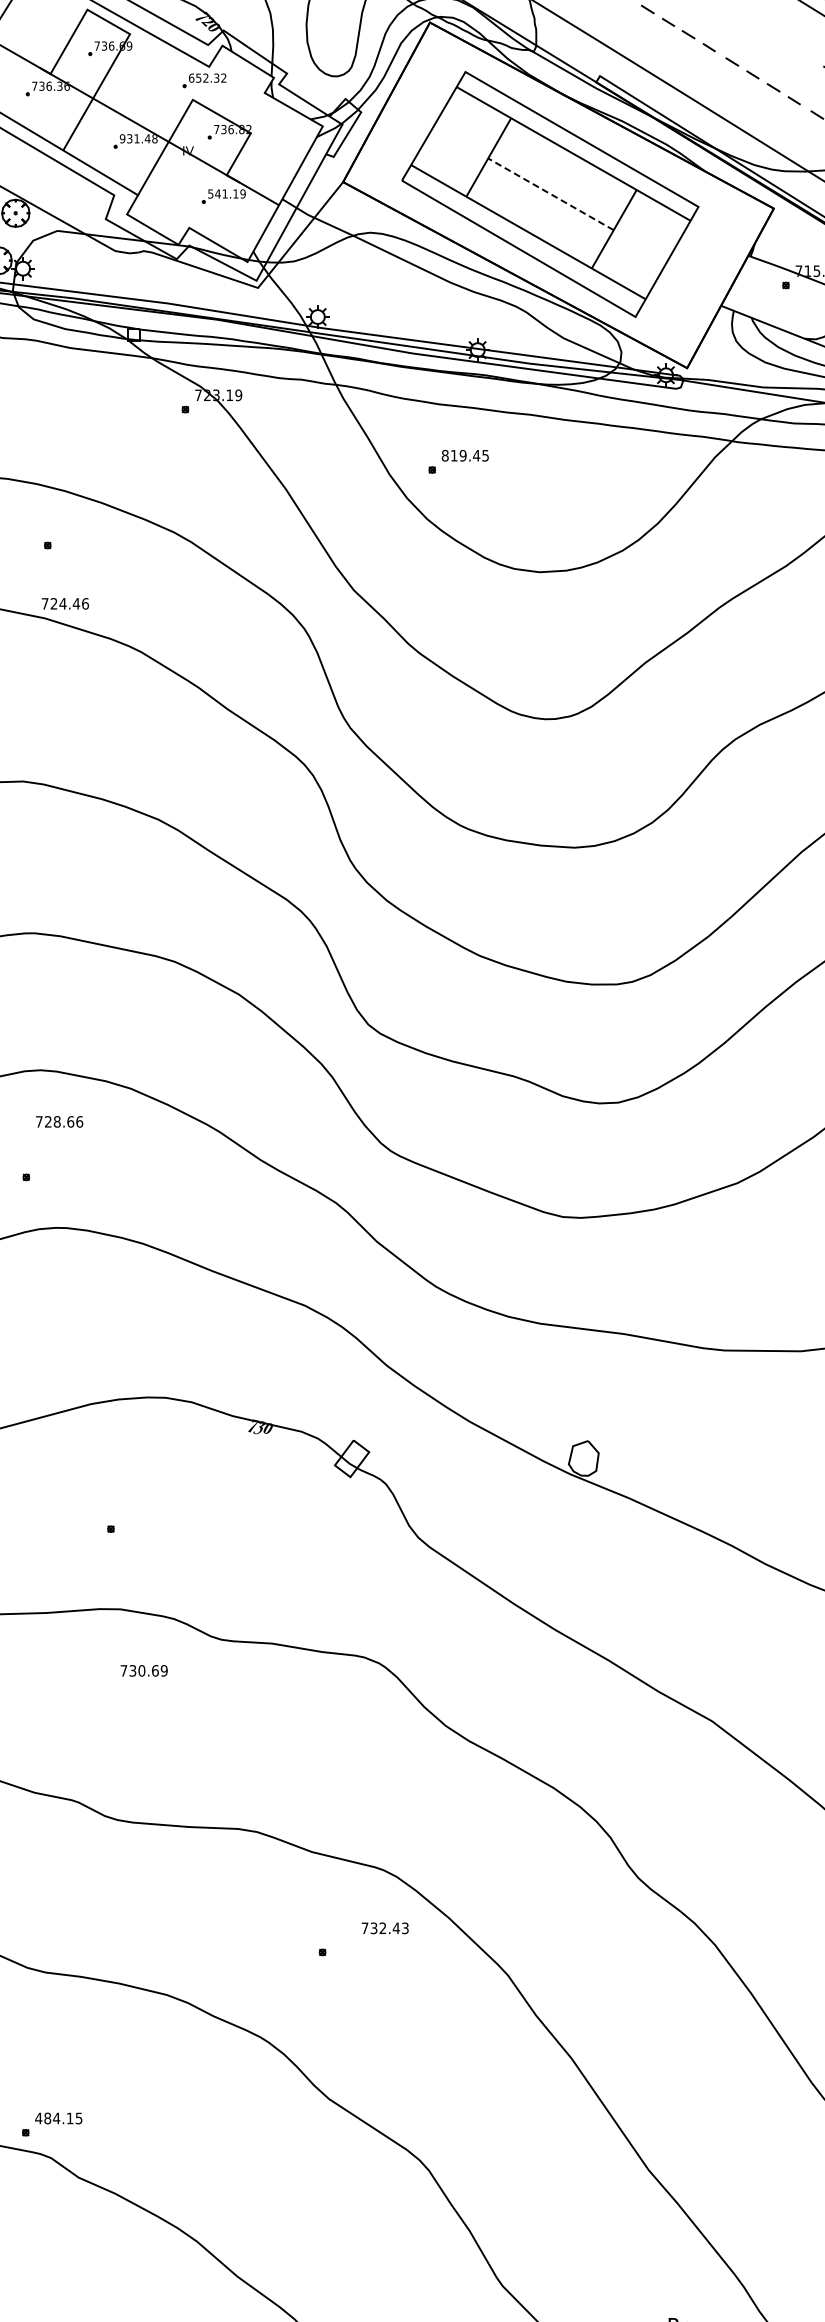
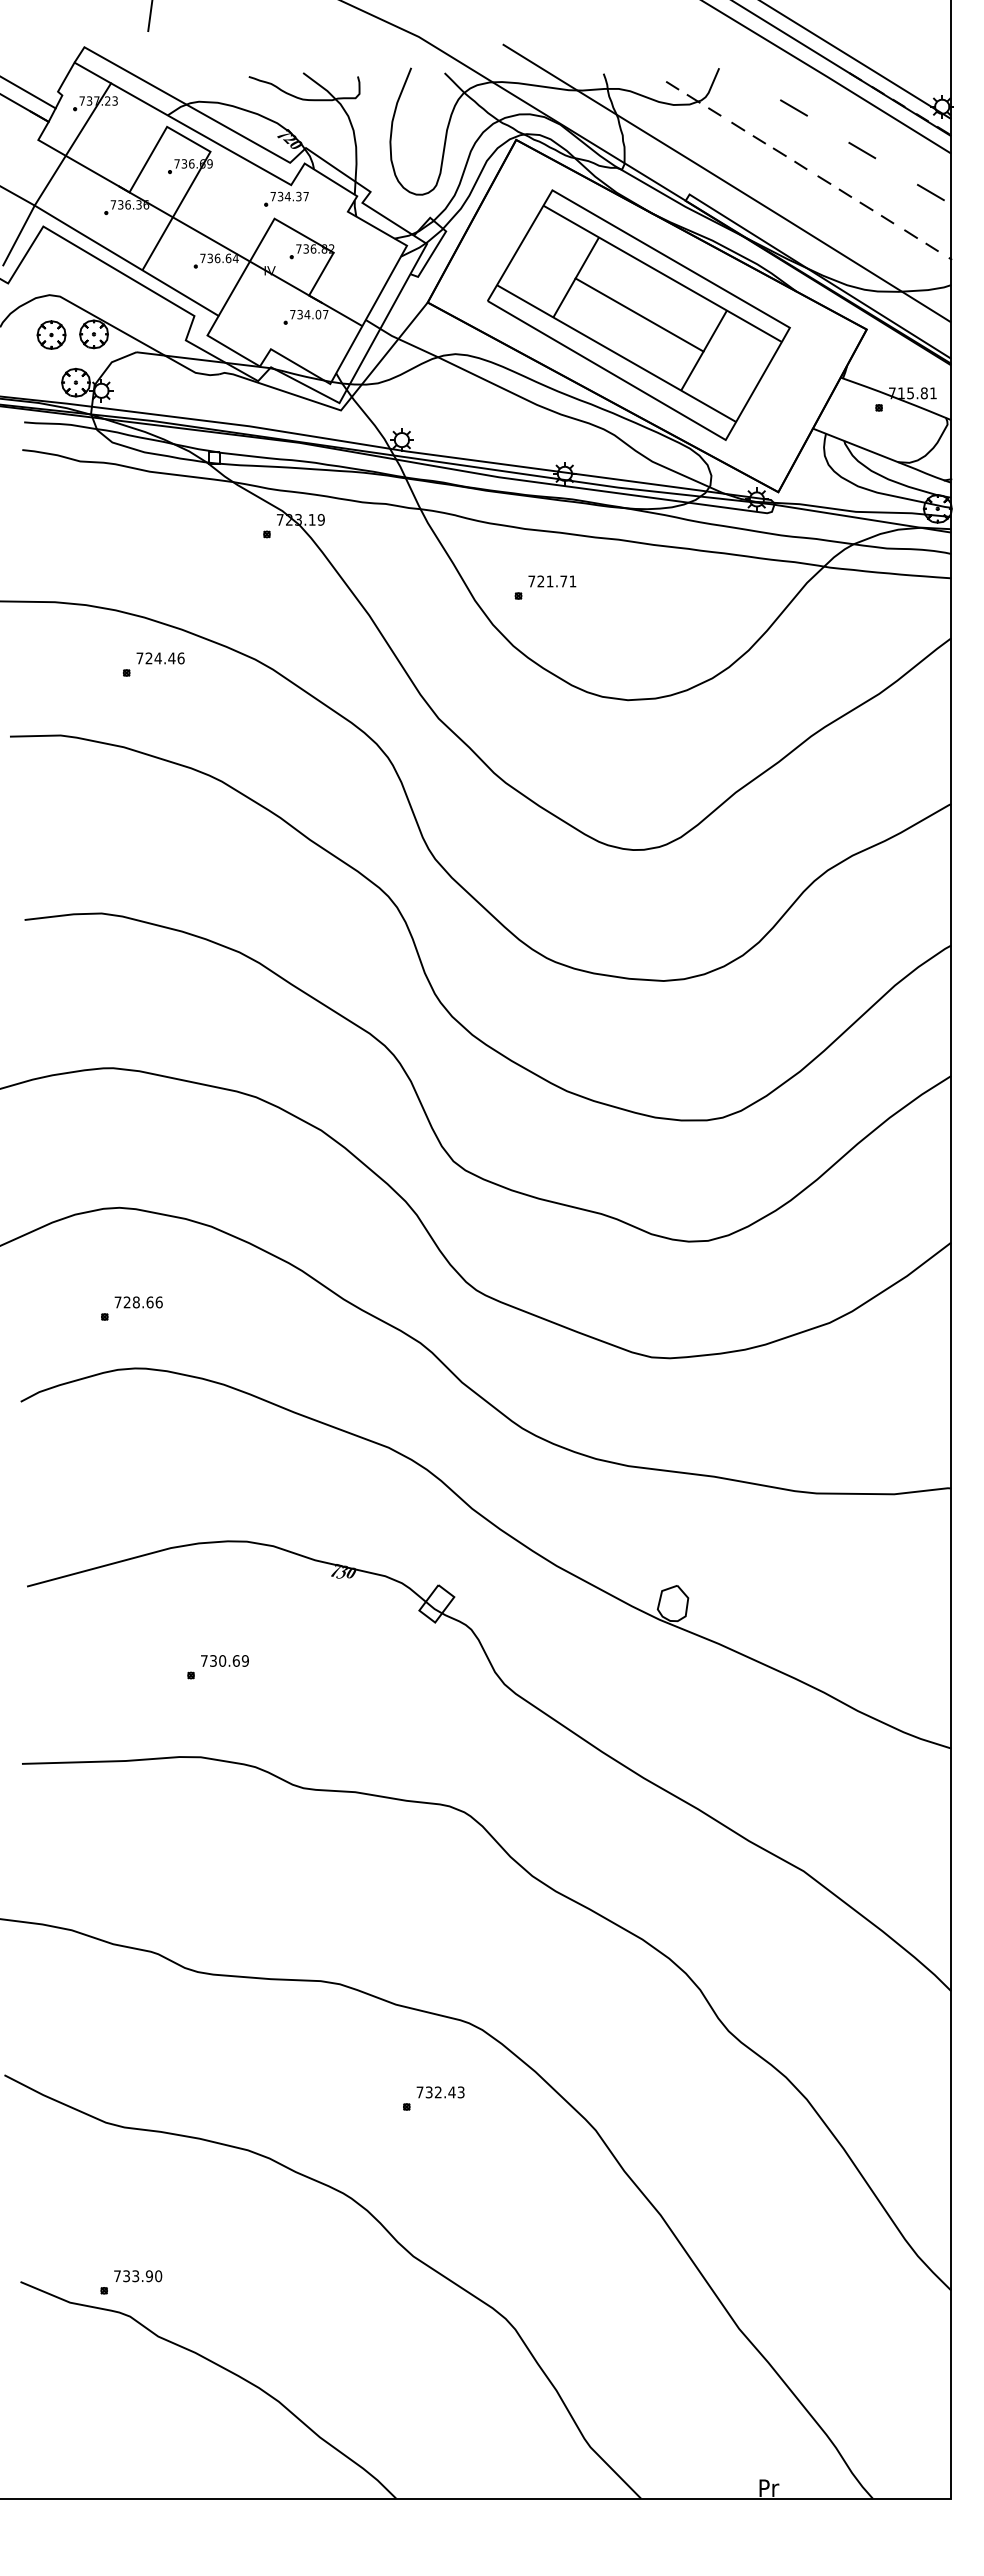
line: (769, 32) -> (862, 150), added
text: (207, 78) -> (289, 196), 652.32 -> 734.37
text: (138, 138) -> (219, 258), 931.48 -> 736.64
text: (227, 193) -> (309, 314), 541.19 -> 734.07
line: (550, 194) -> (639, 315), dashed -> solid
text: (465, 455) -> (552, 581), 819.45 -> 721.71
text: (65, 603) -> (160, 658), moved
text: (59, 1121) -> (138, 1302), moved
text: (143, 1670) -> (224, 1660), moved
text: (385, 1928) -> (440, 2092), moved
text: (58, 2118) -> (137, 2276), 484.15 -> 733.90

